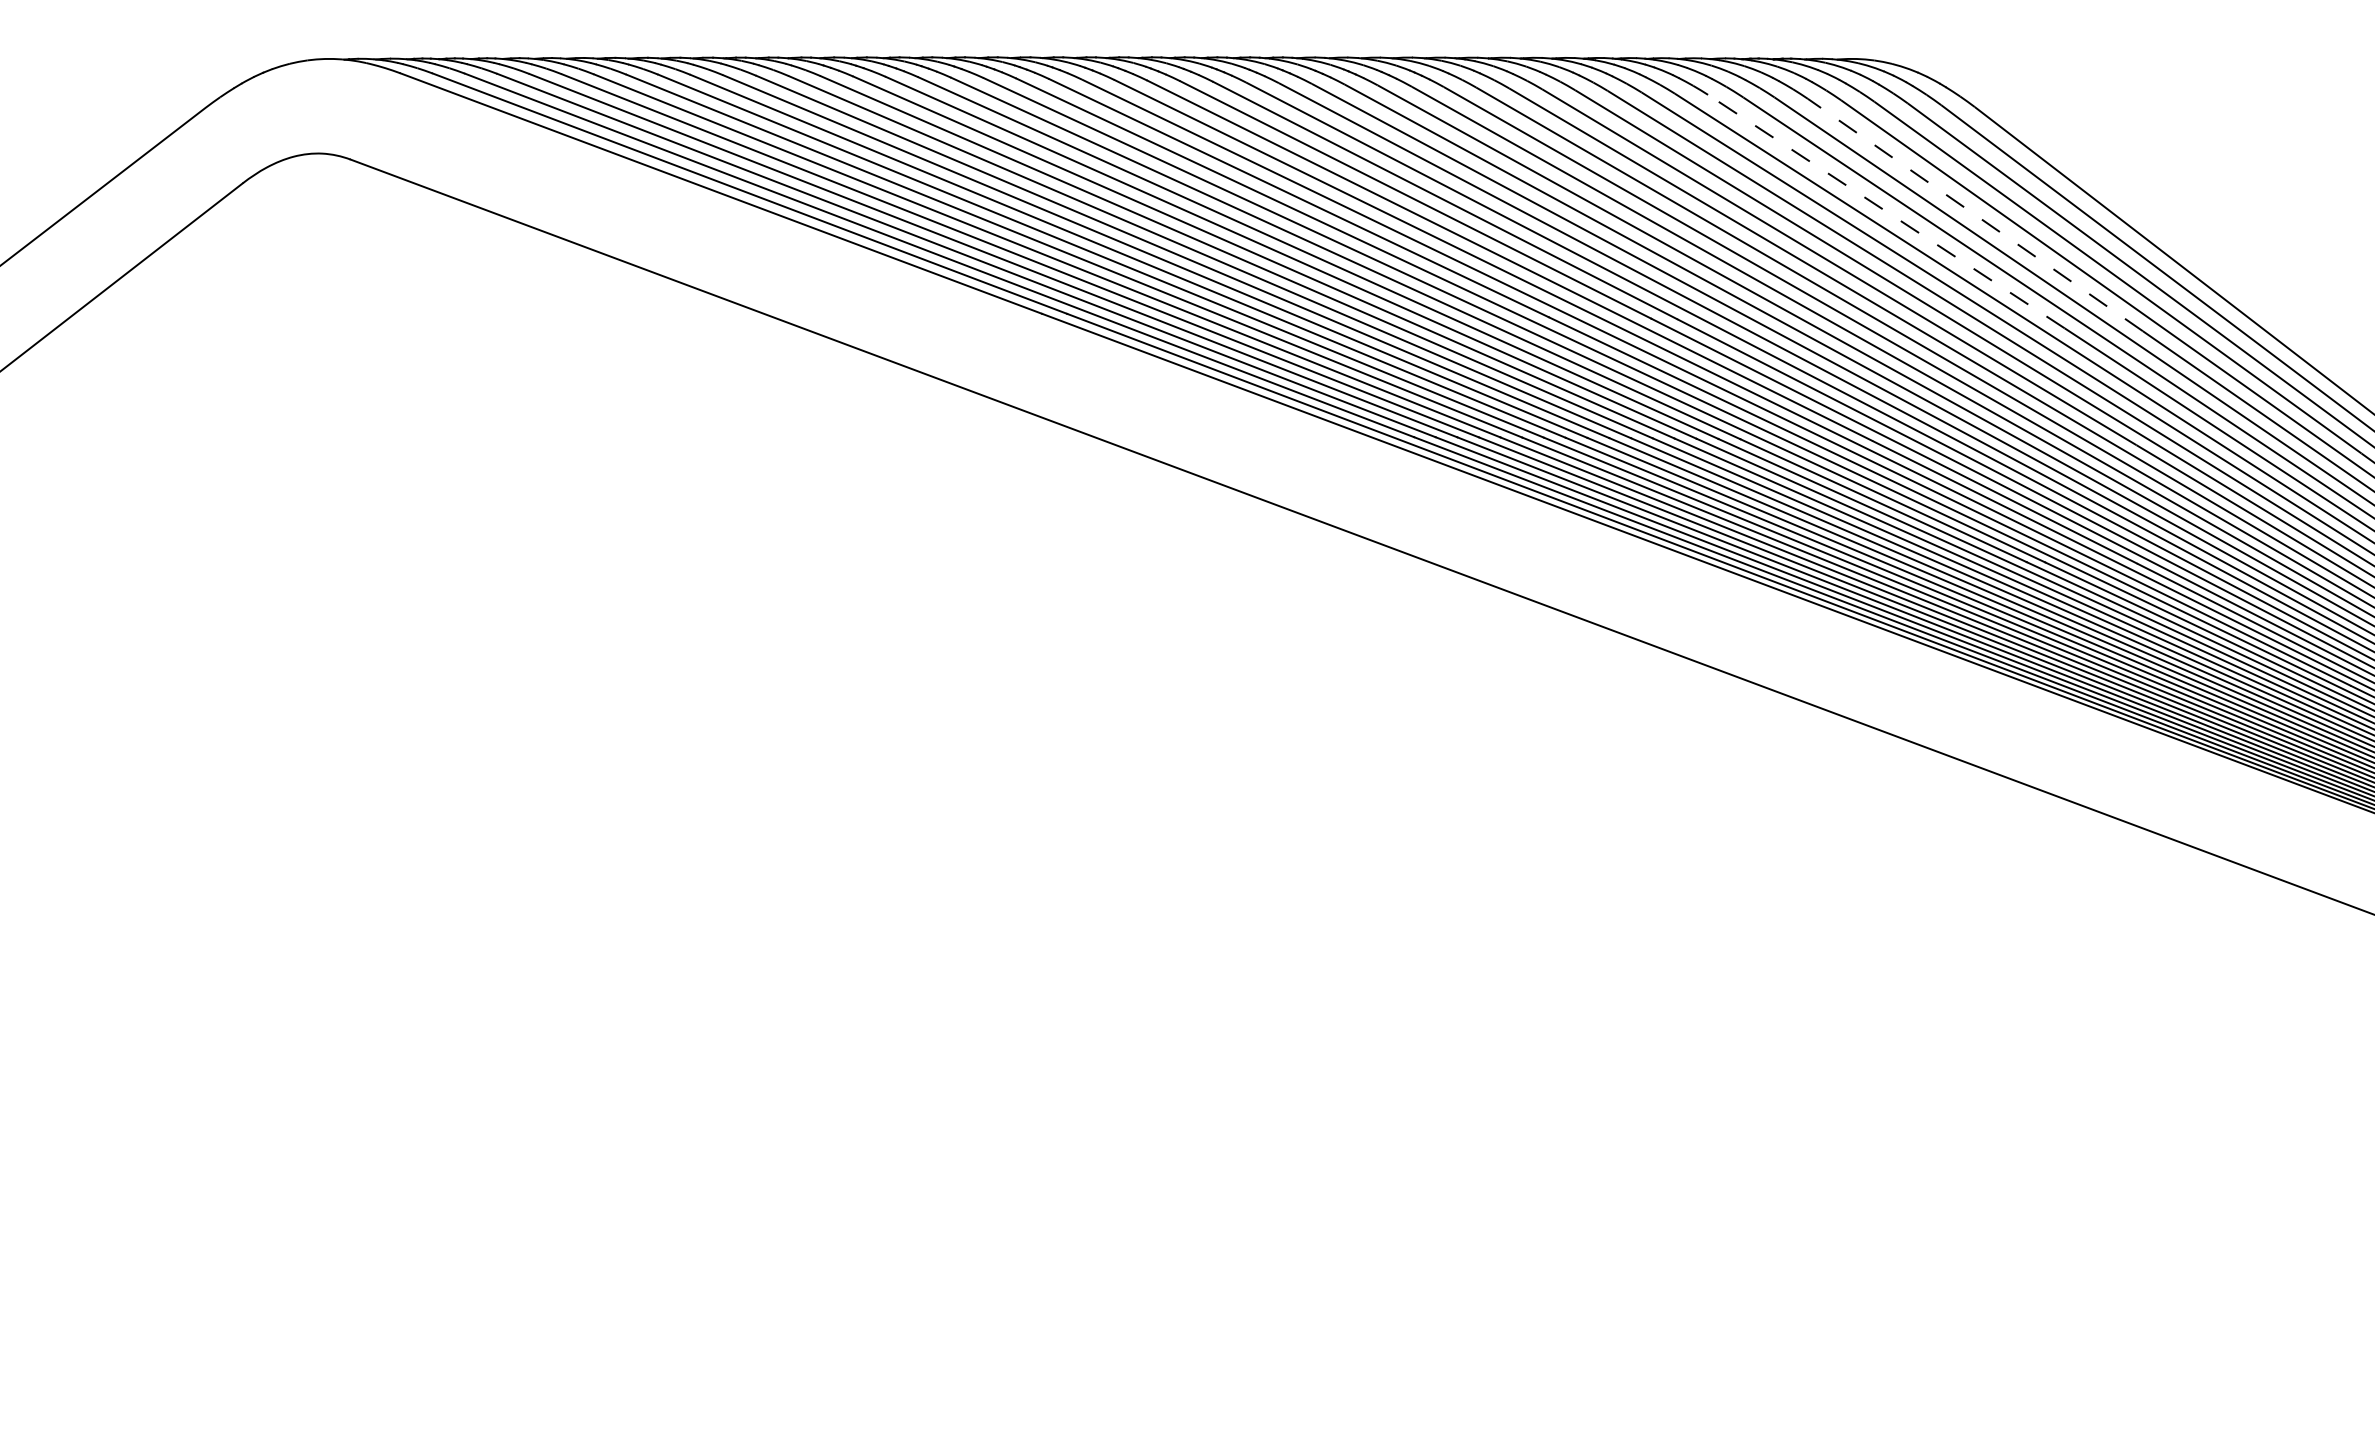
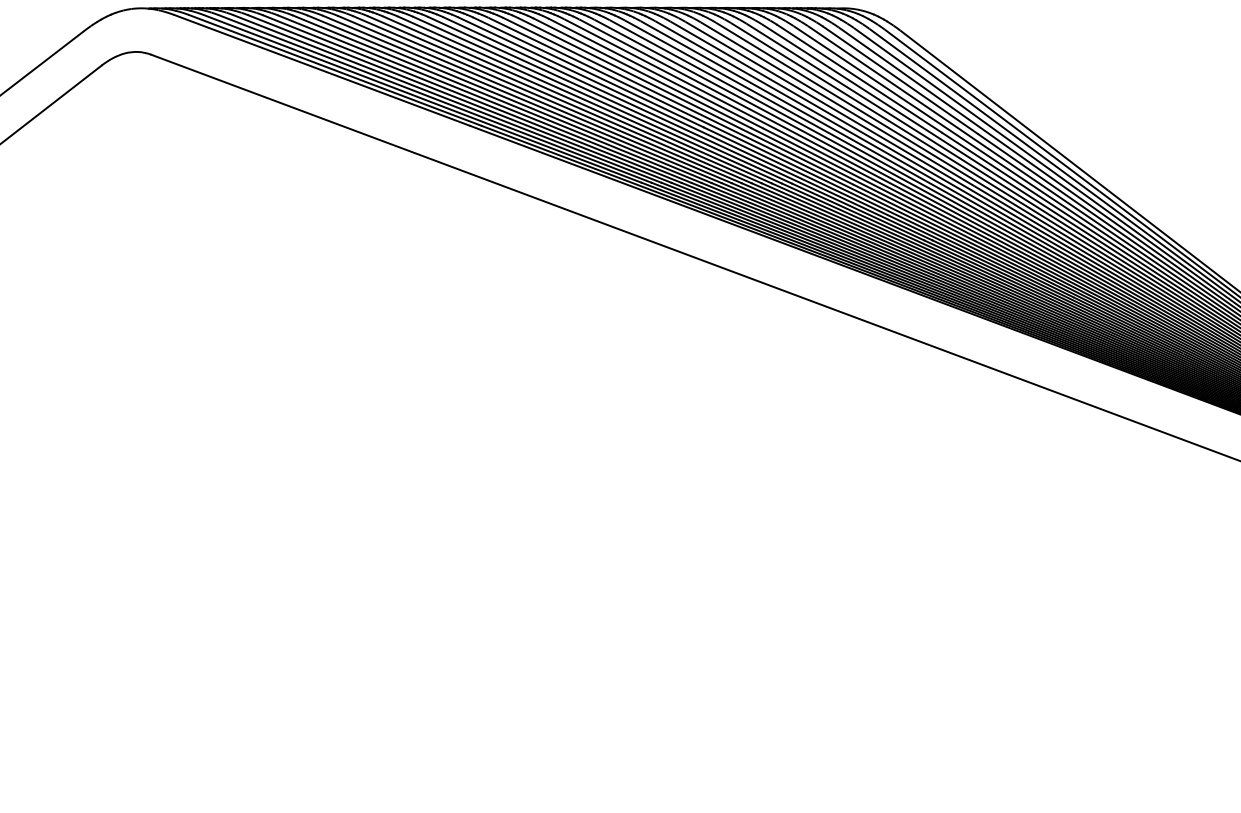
line: (1886, 211) -> (859, 78), dashed -> solid
line: (1975, 215) -> (900, 80), dashed -> solid

